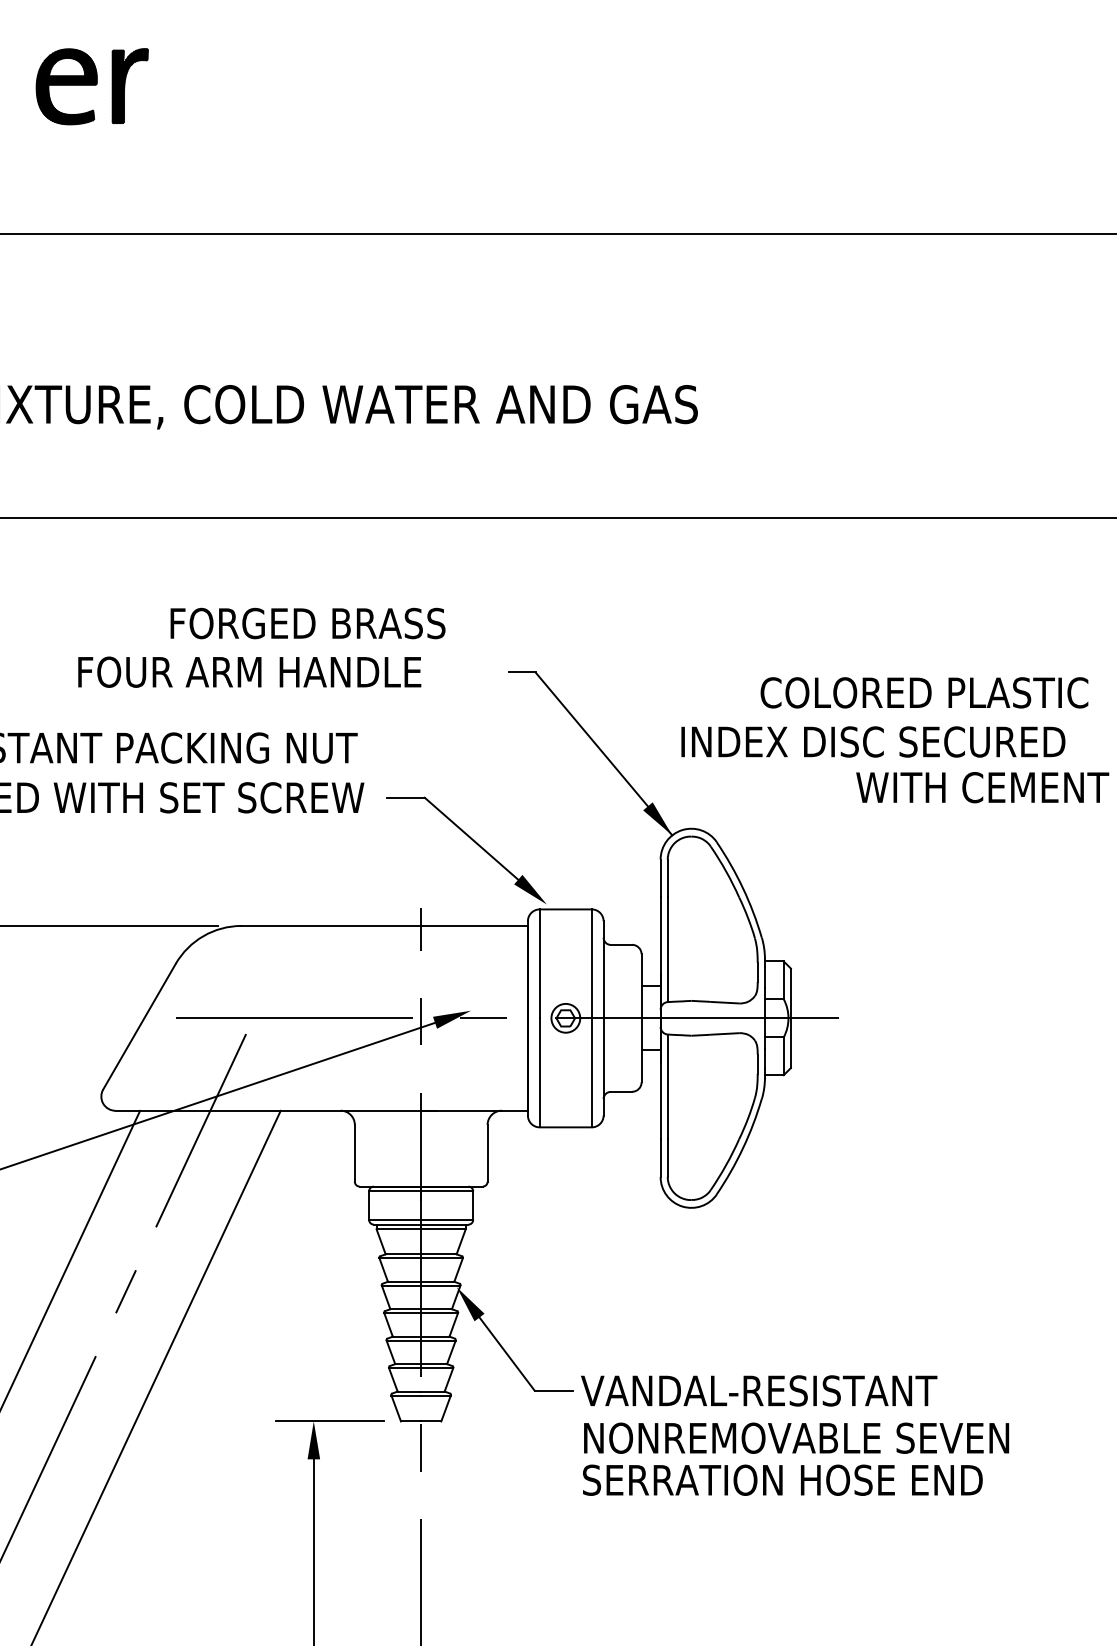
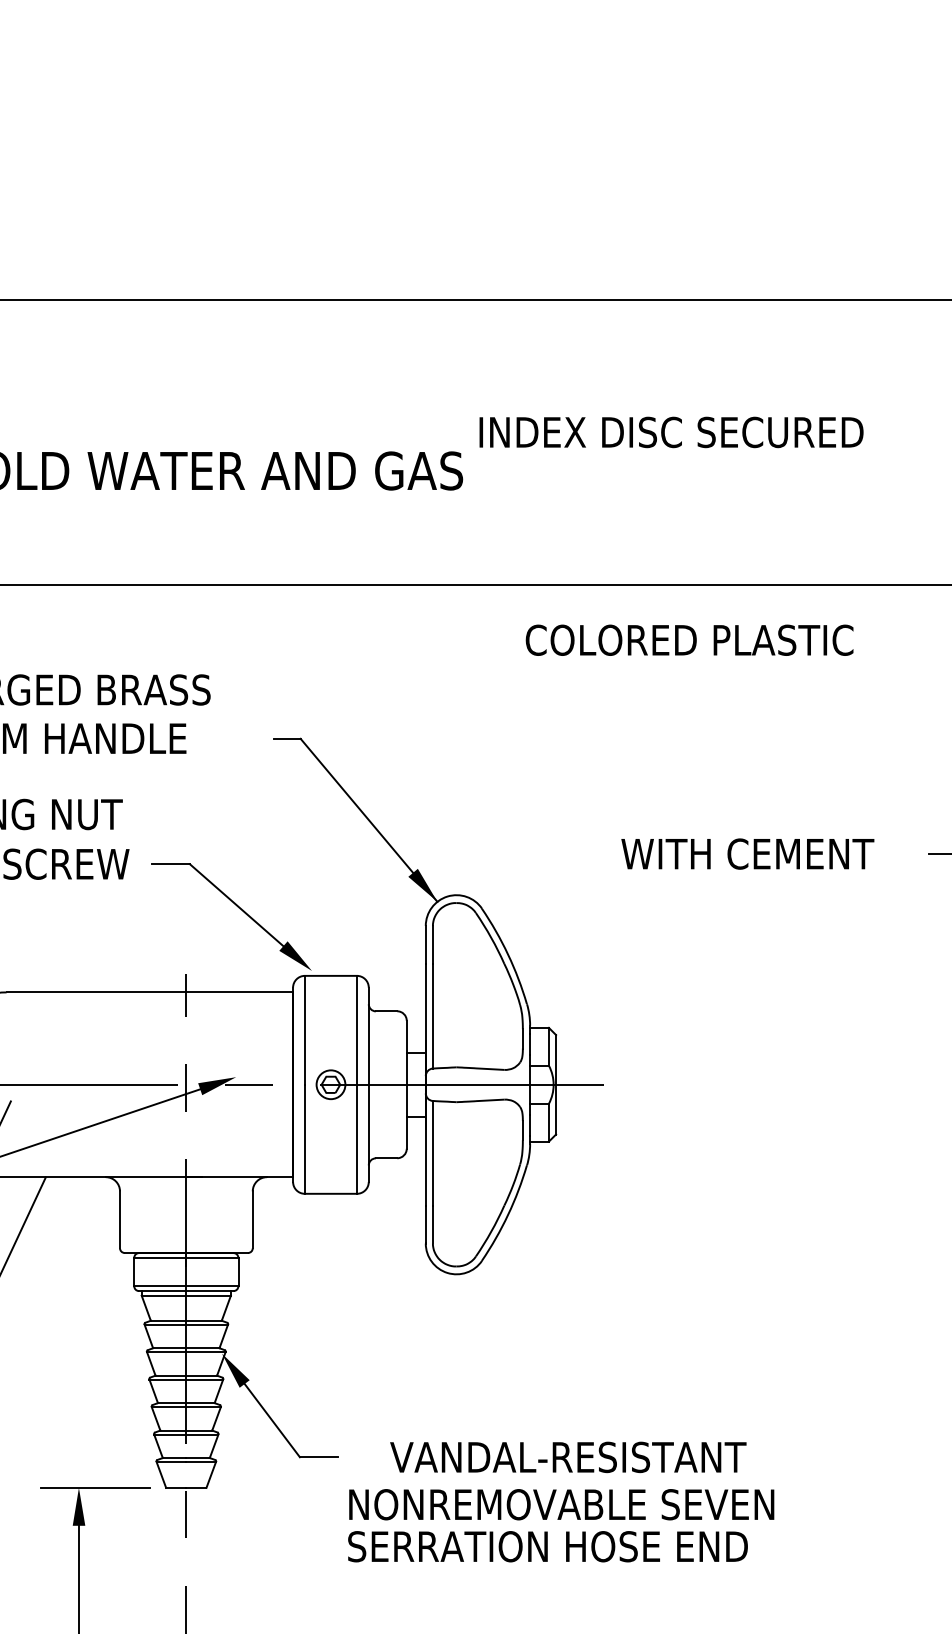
text: (924, 692) -> (689, 639), moved
text: (873, 741) -> (671, 431), moved
text: (759, 1390) -> (568, 1456), moved

